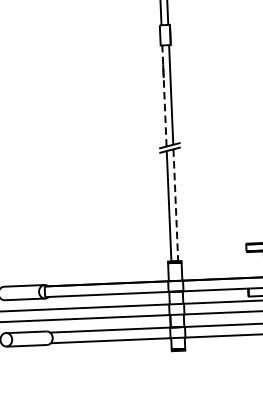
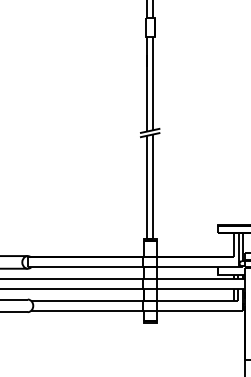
line: (164, 95) -> (147, 83), dashed -> solid
line: (175, 206) -> (153, 187), dashed -> solid

